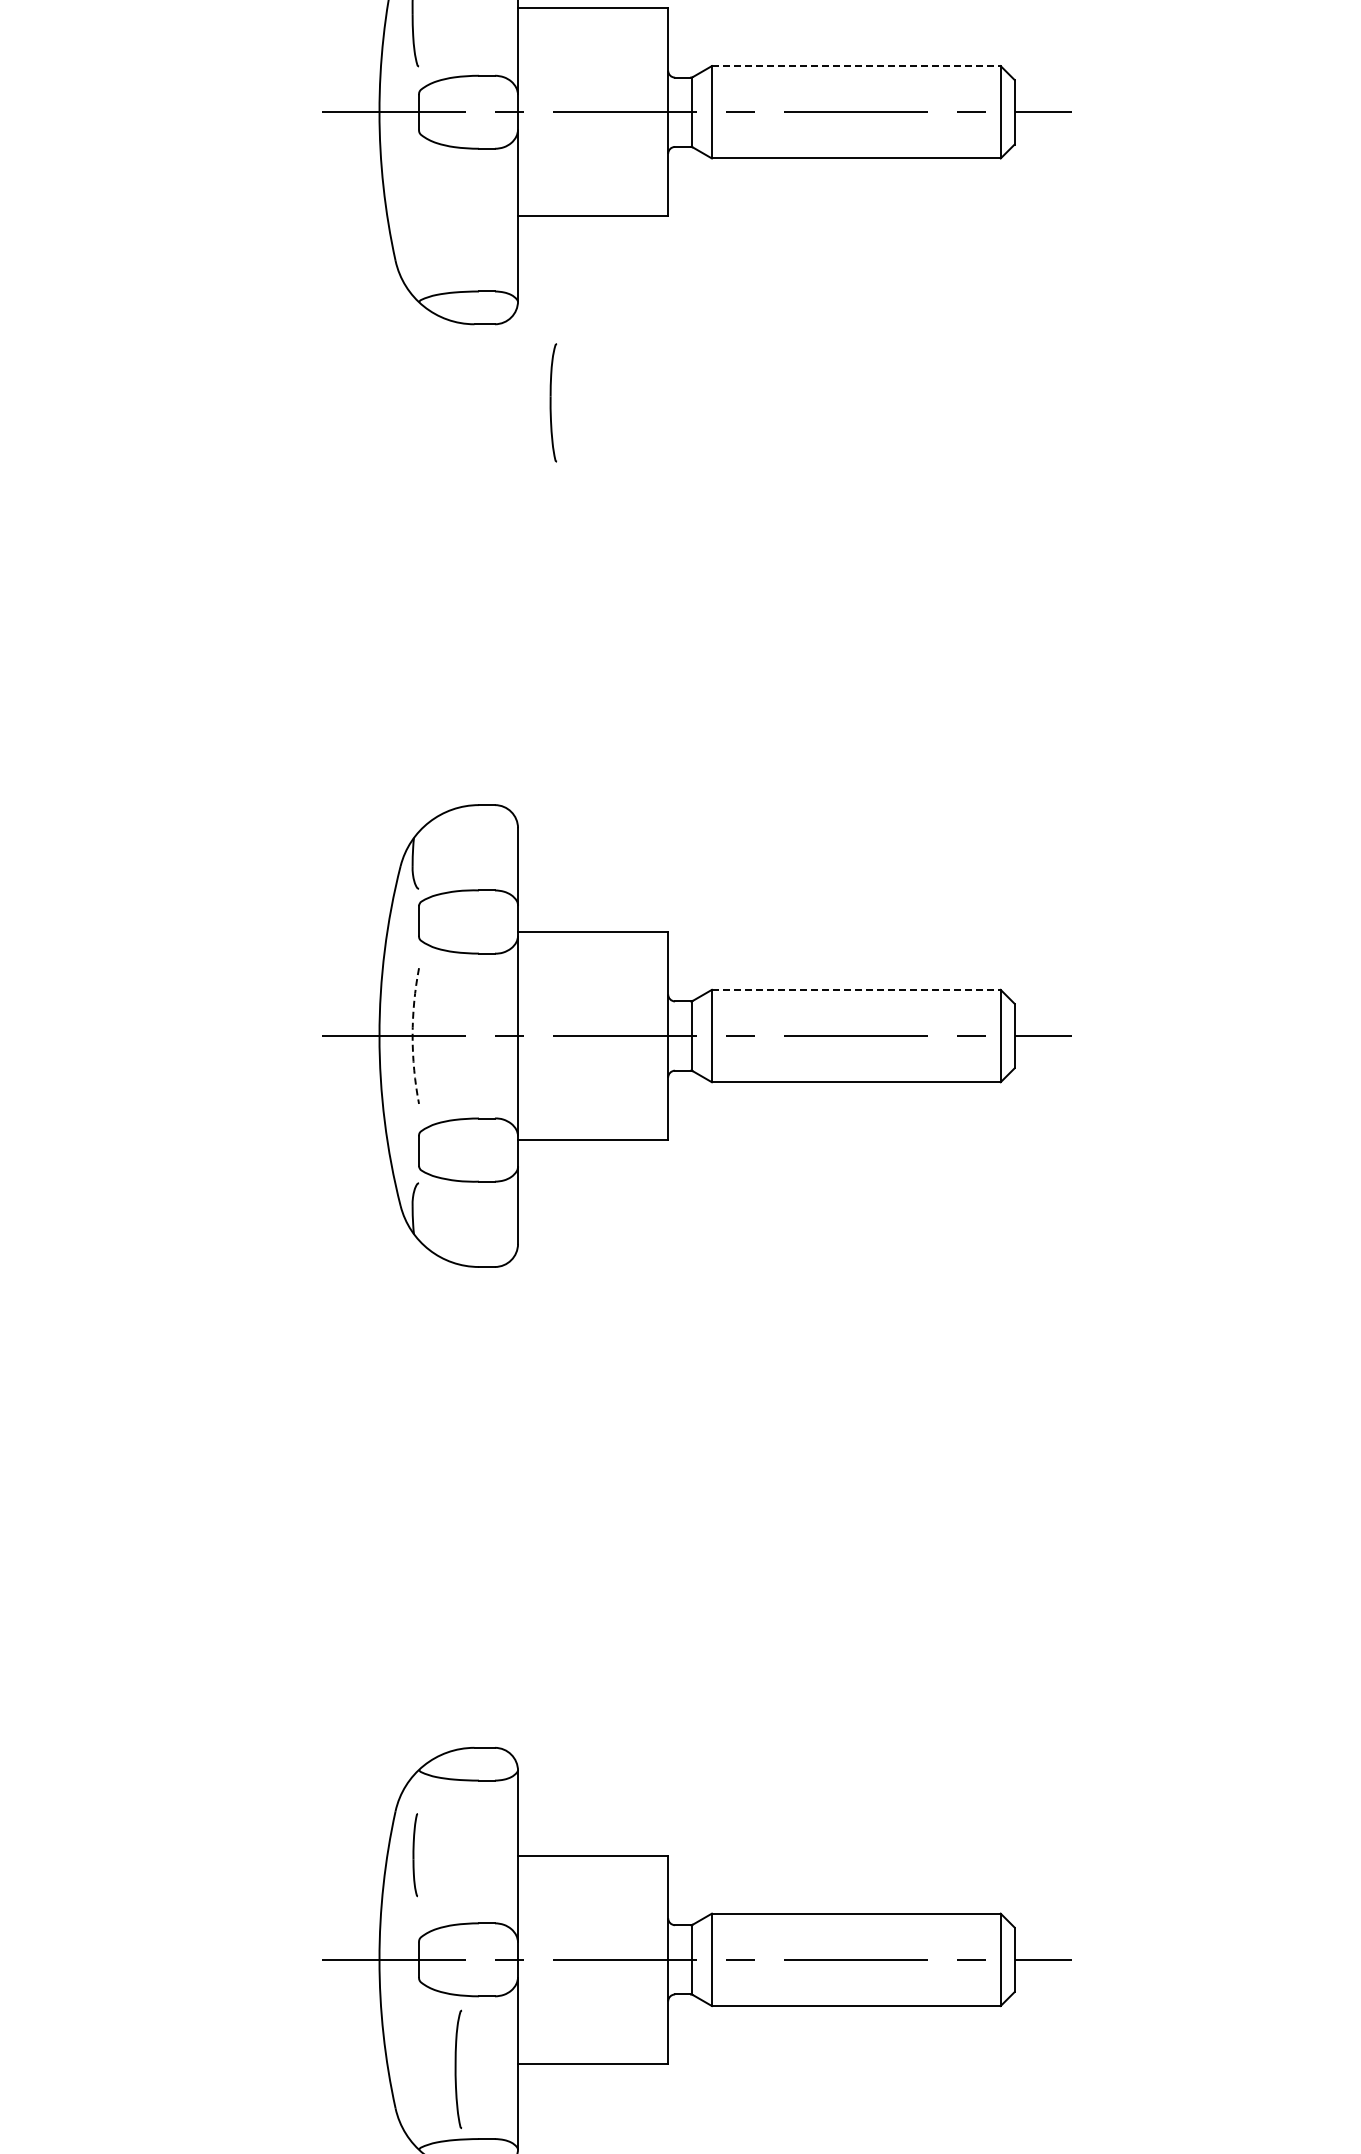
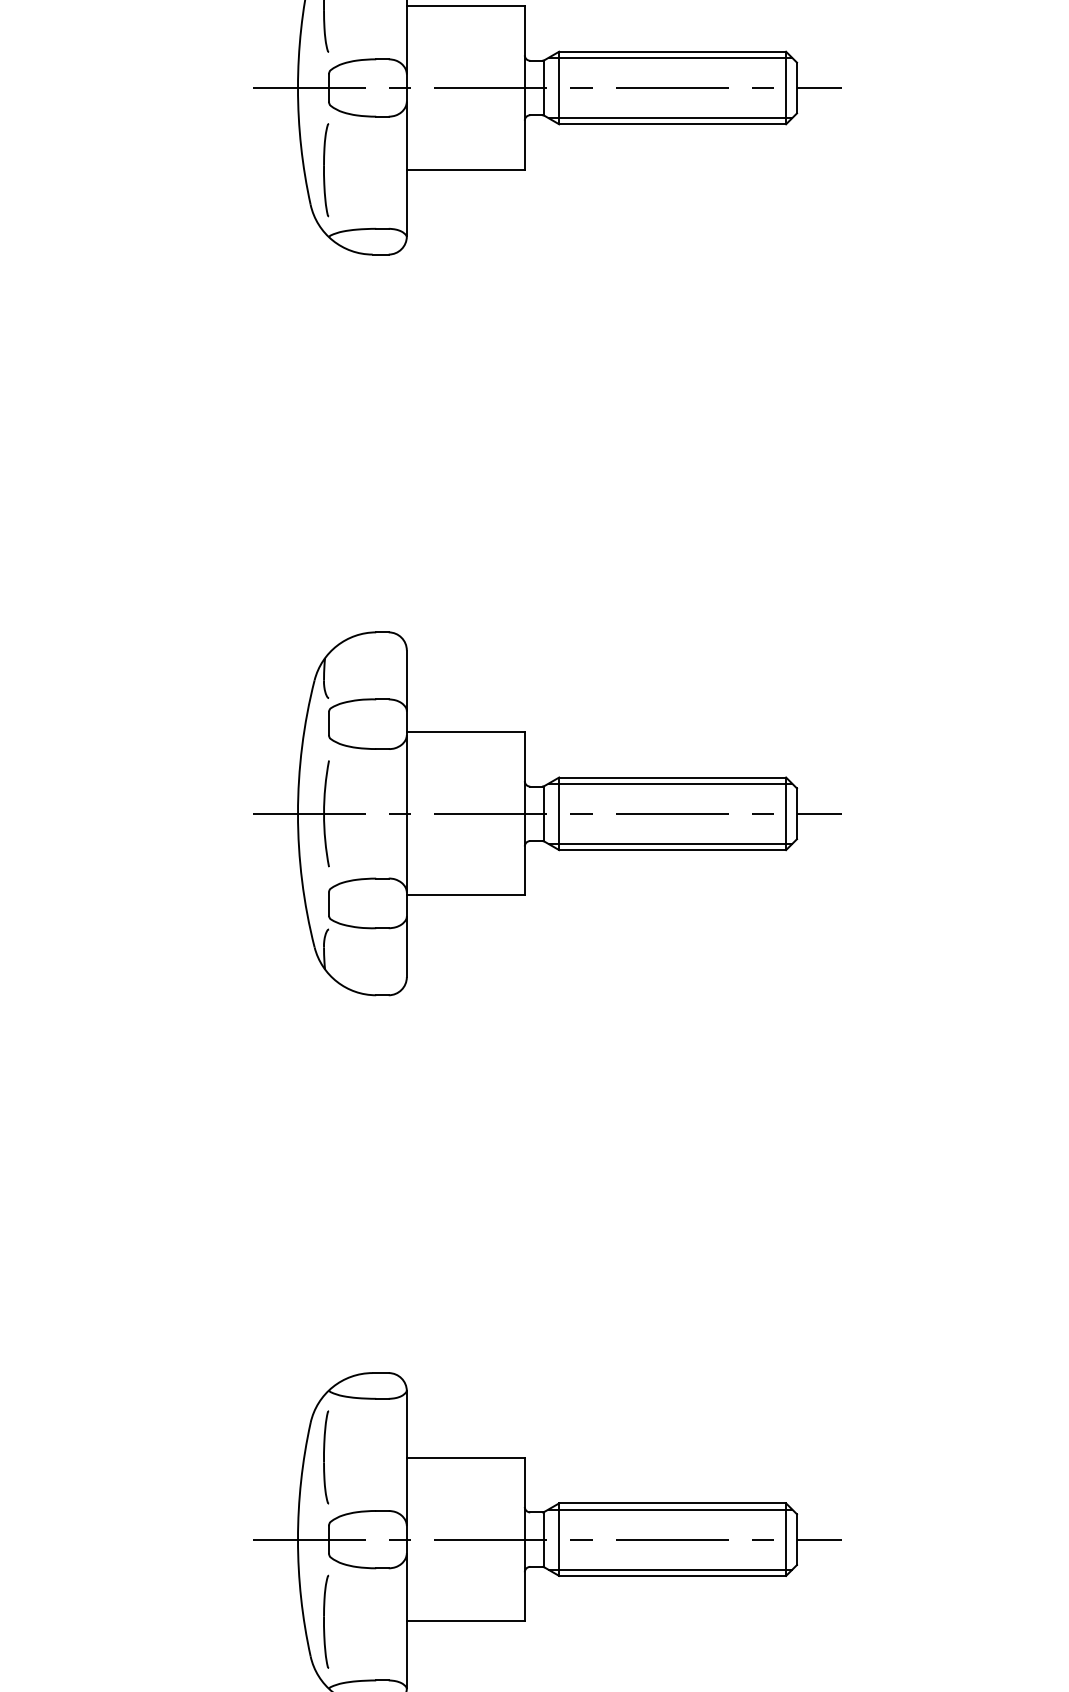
line: (856, 66) -> (672, 52), dashed -> solid
line: (853, 73) -> (670, 57), added
line: (853, 150) -> (670, 118), added
part: (553, 402) -> (326, 169), moved
line: (856, 989) -> (672, 777), dashed -> solid
line: (853, 997) -> (670, 783), added
arc: (412, 1036) -> (323, 814), dashed -> solid
line: (853, 1074) -> (670, 844), added
part: (415, 1854) -> (326, 1456), size x1.43
line: (853, 1921) -> (670, 1509), added
line: (853, 1998) -> (670, 1570), added
part: (458, 2069) -> (326, 1621), moved

